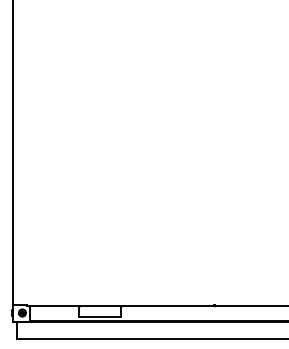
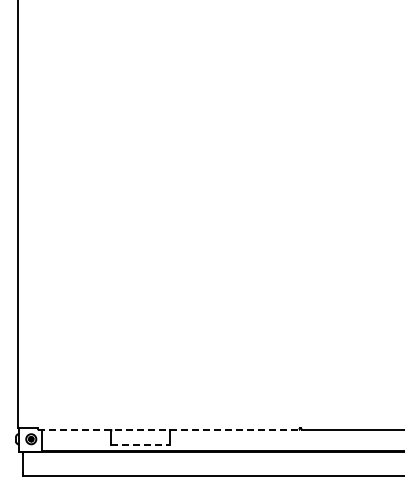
line: (120, 306) -> (169, 429), solid -> dashed
line: (101, 317) -> (141, 445), solid -> dashed

